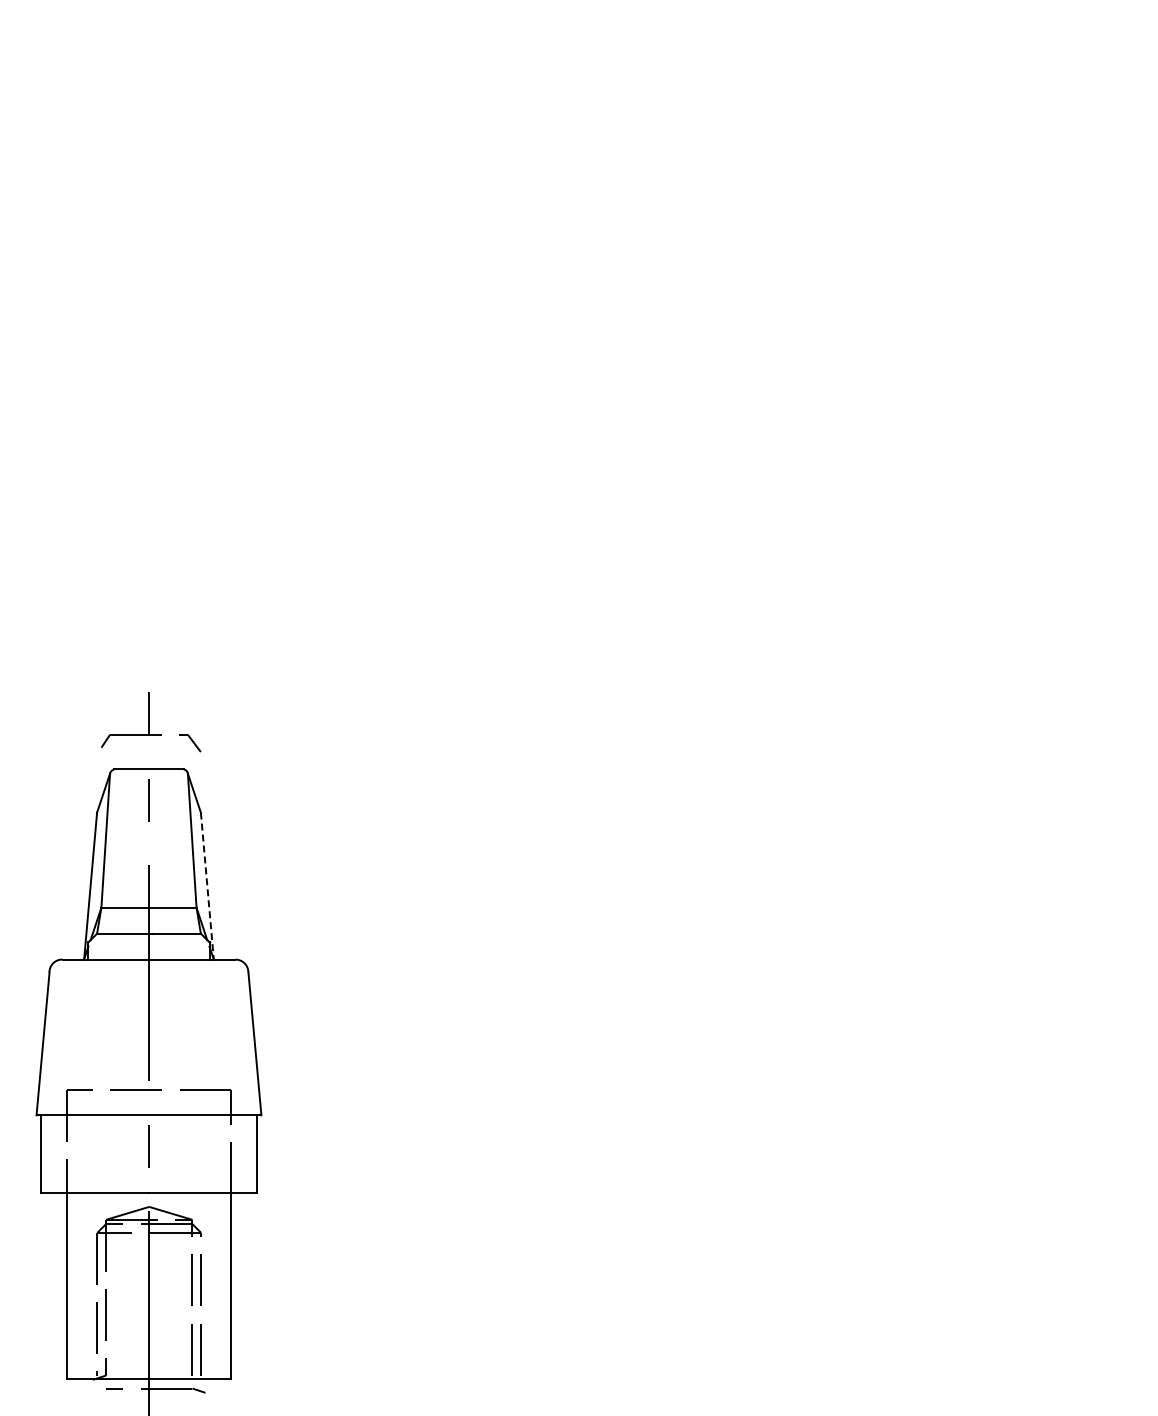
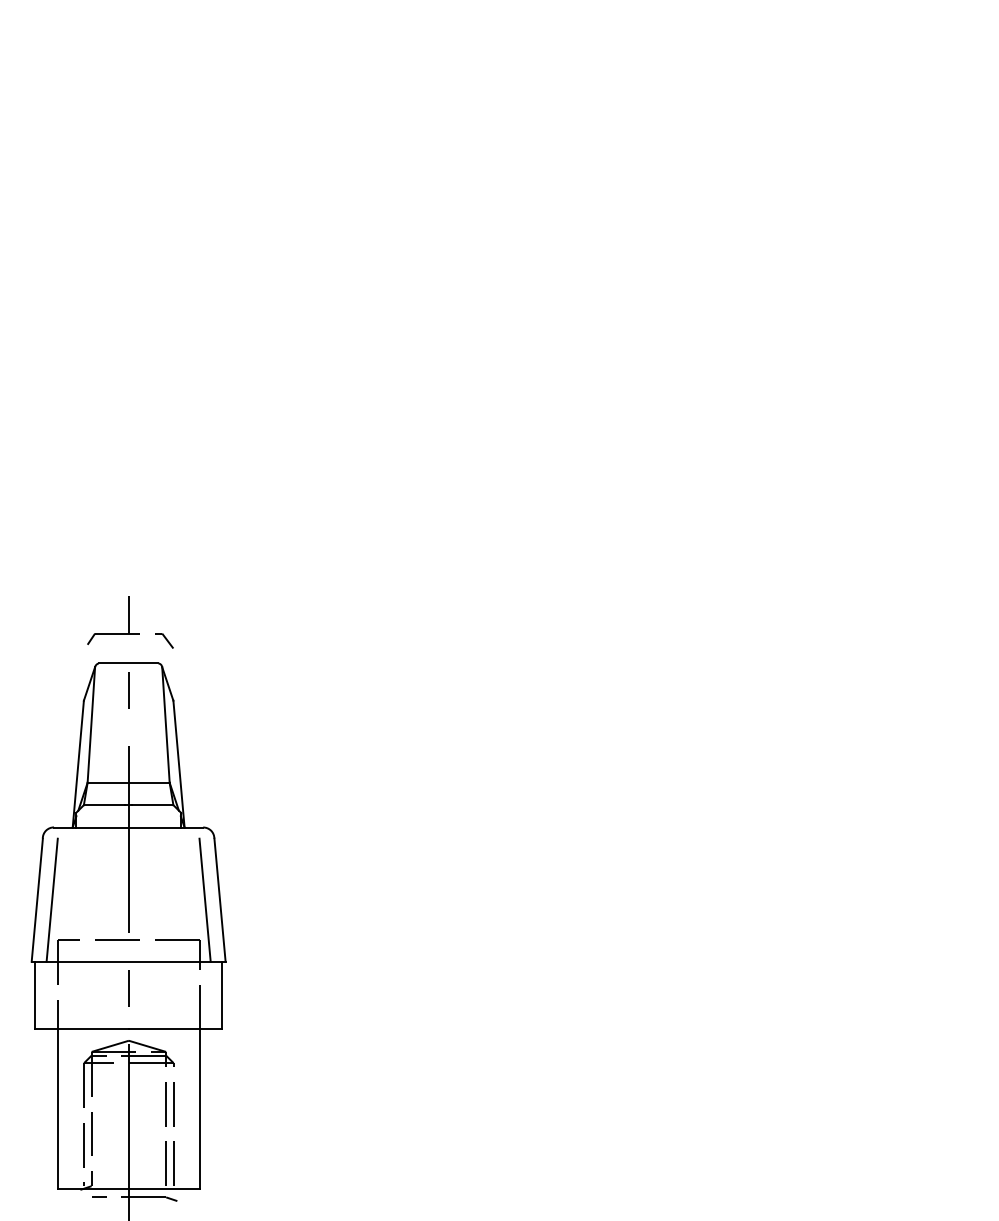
line: (207, 886) -> (179, 764), dashed -> solid
line: (59, 1043) -> (51, 899), added
line: (237, 1043) -> (204, 899), added

